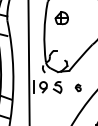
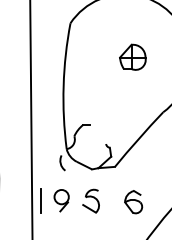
part: (61, 18) -> (132, 58), moved
part: (78, 87) -> (134, 201), size x1.67

